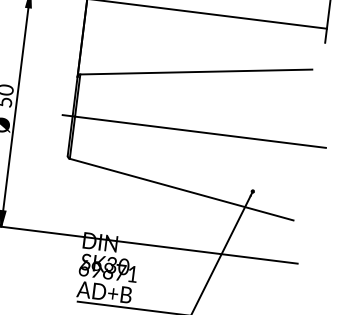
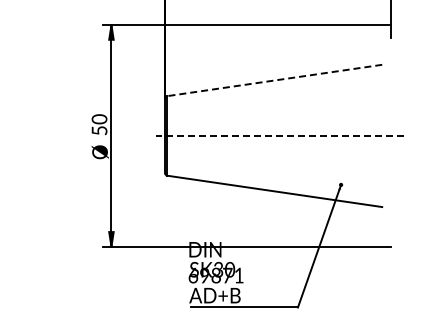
line: (196, 72) -> (274, 80), solid -> dashed
line: (194, 130) -> (279, 135), solid -> dashed

